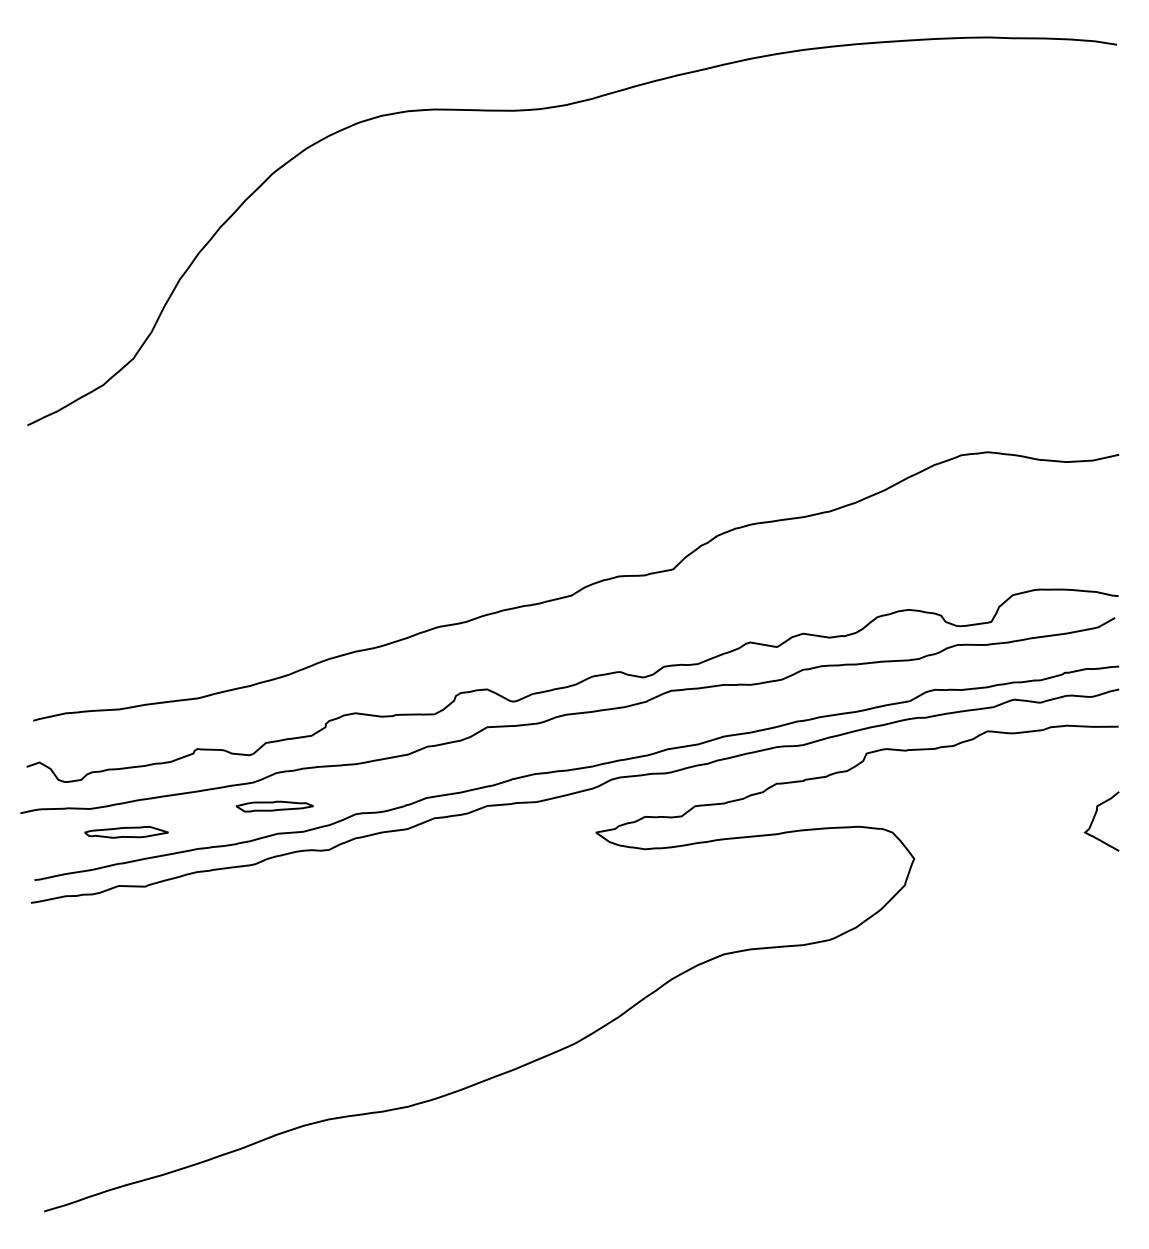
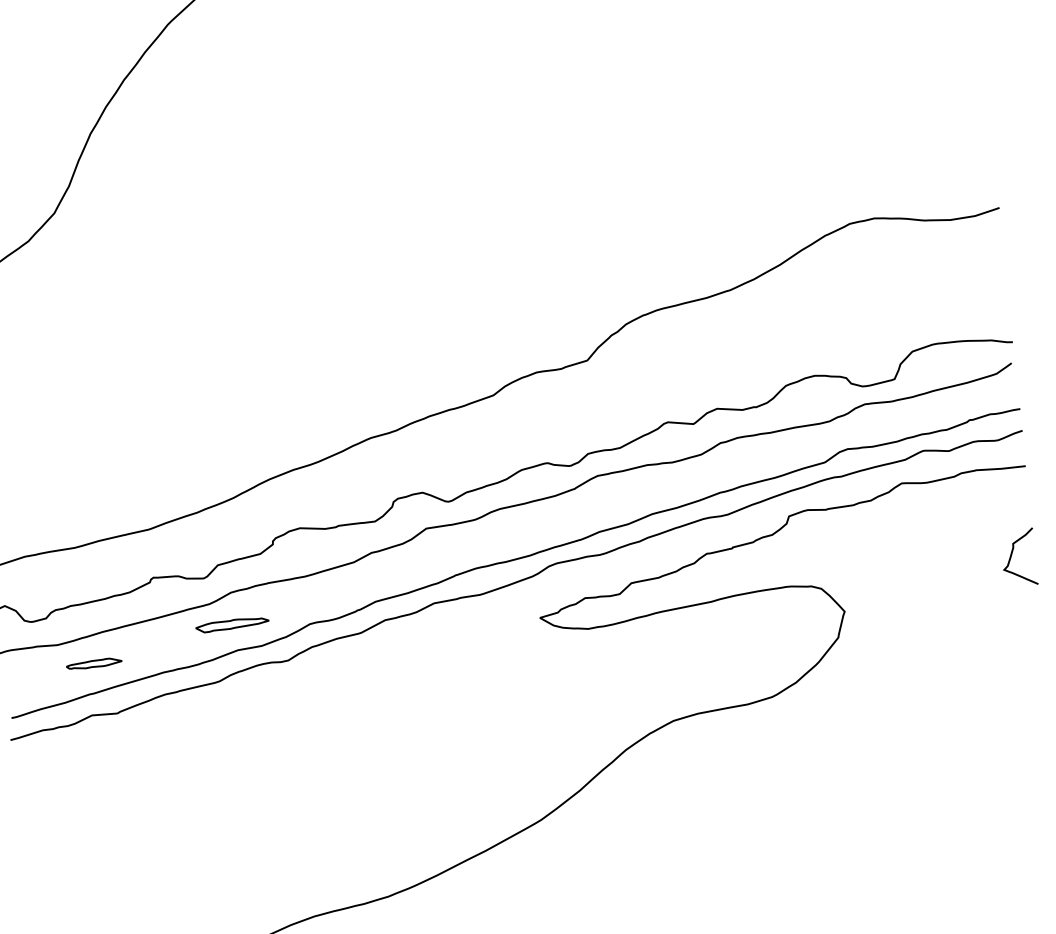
part: (126, 832) -> (94, 663), size x0.7

